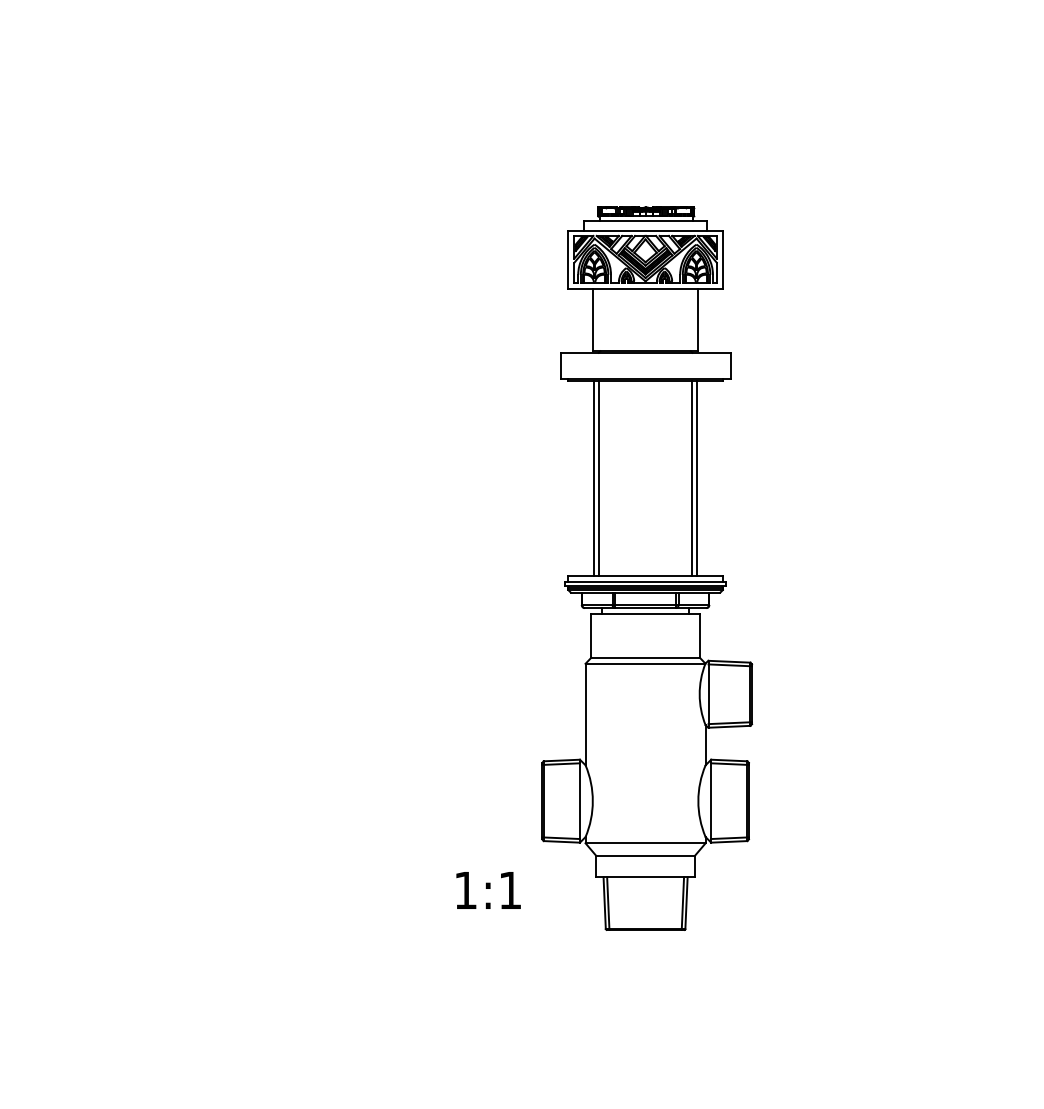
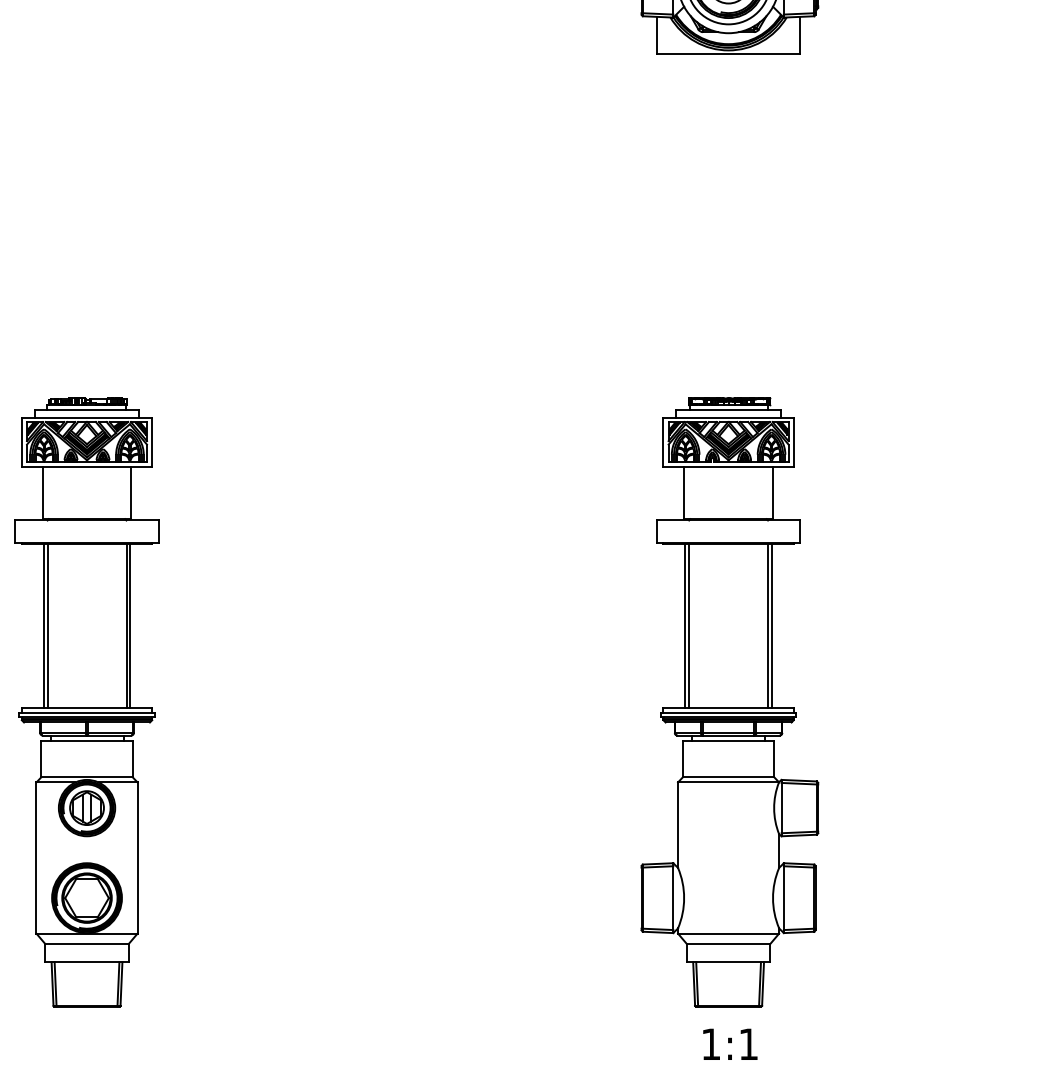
text: (488, 889) -> (730, 1043), moved

